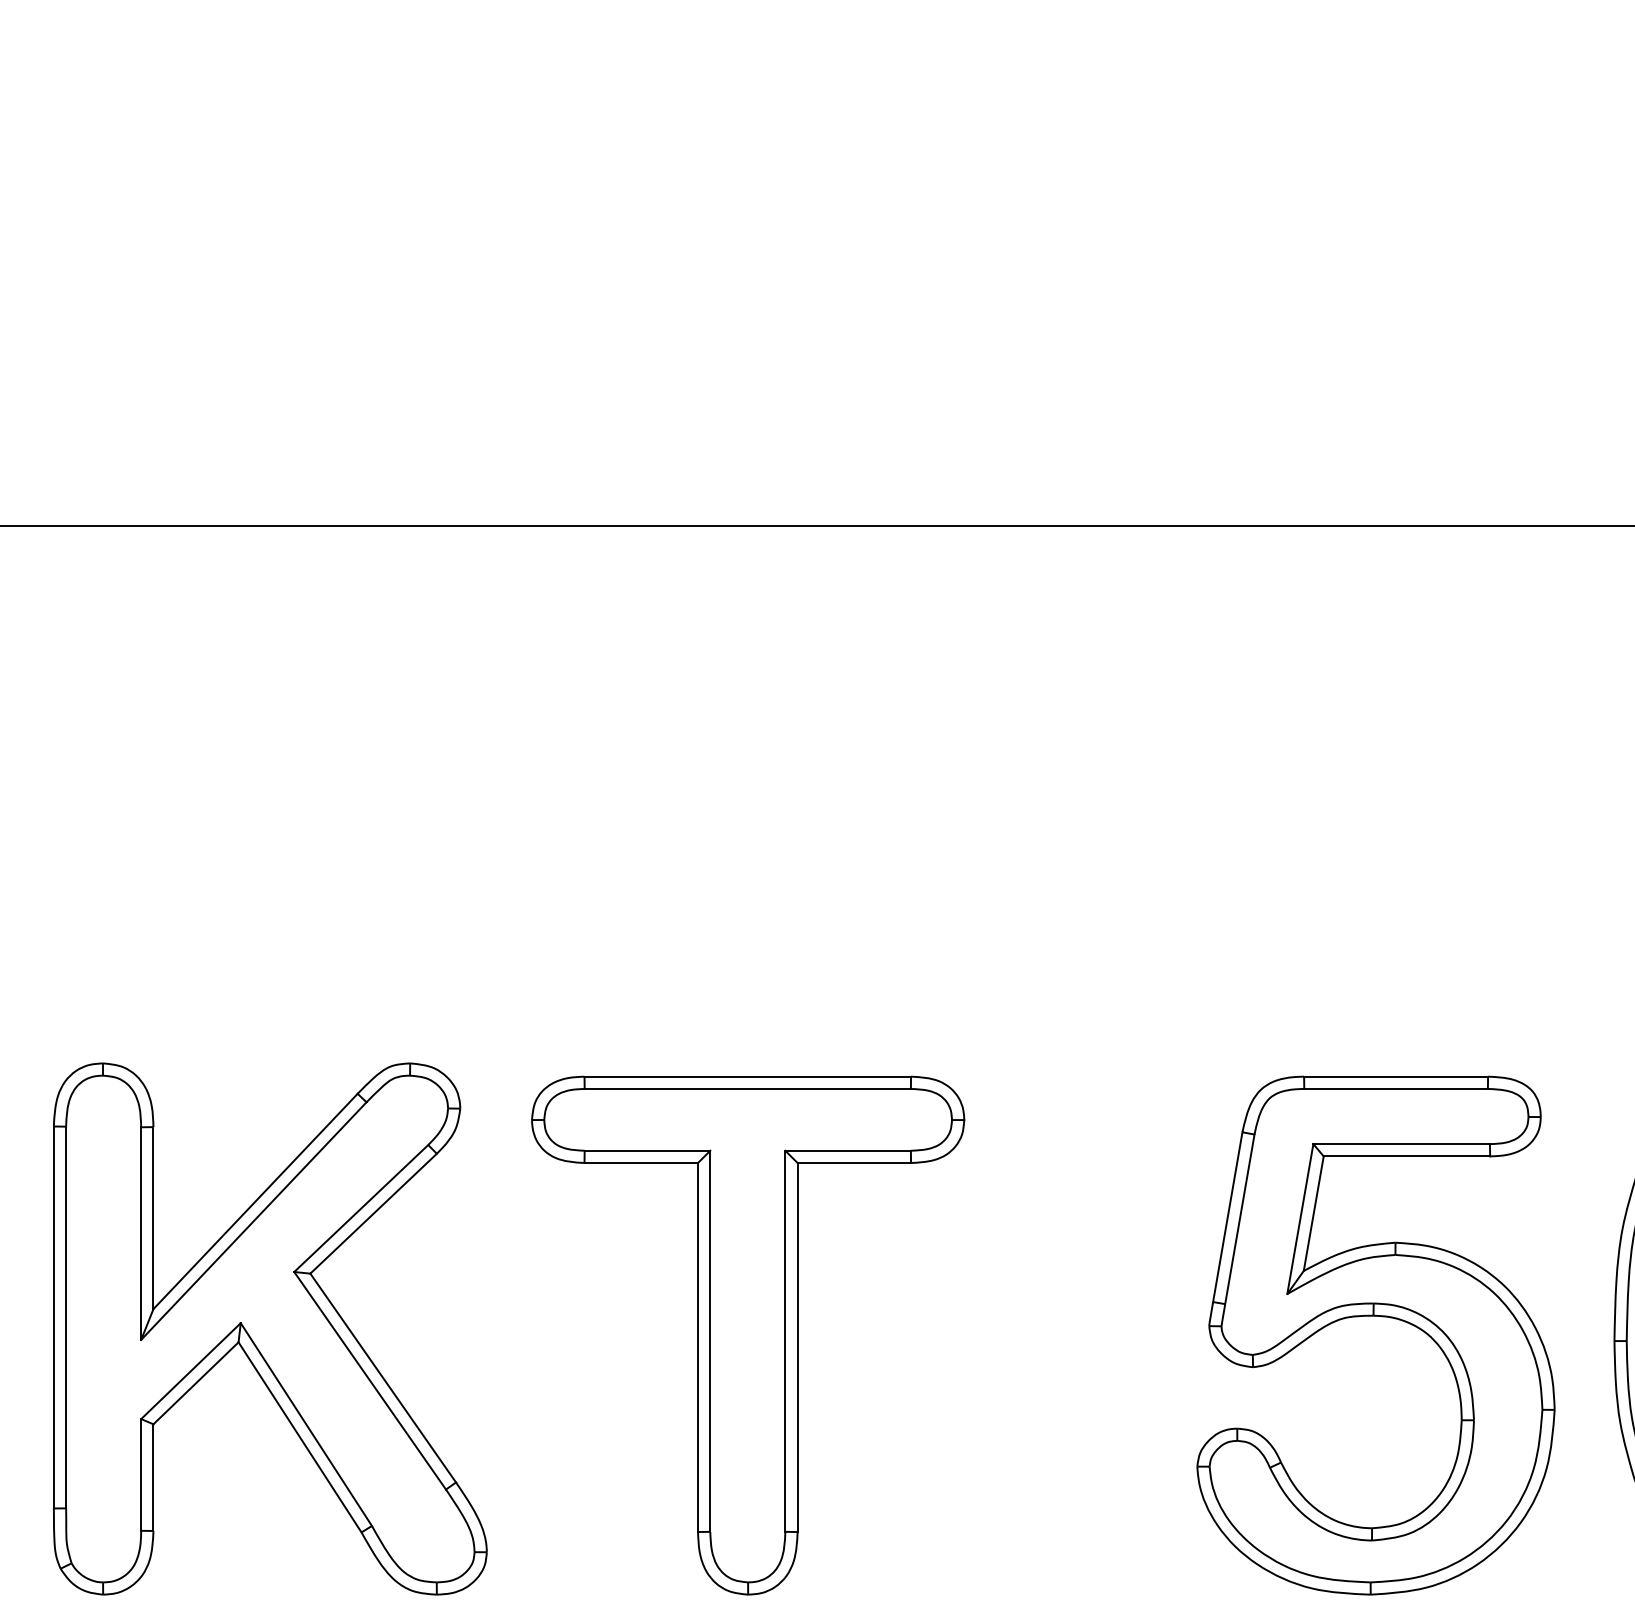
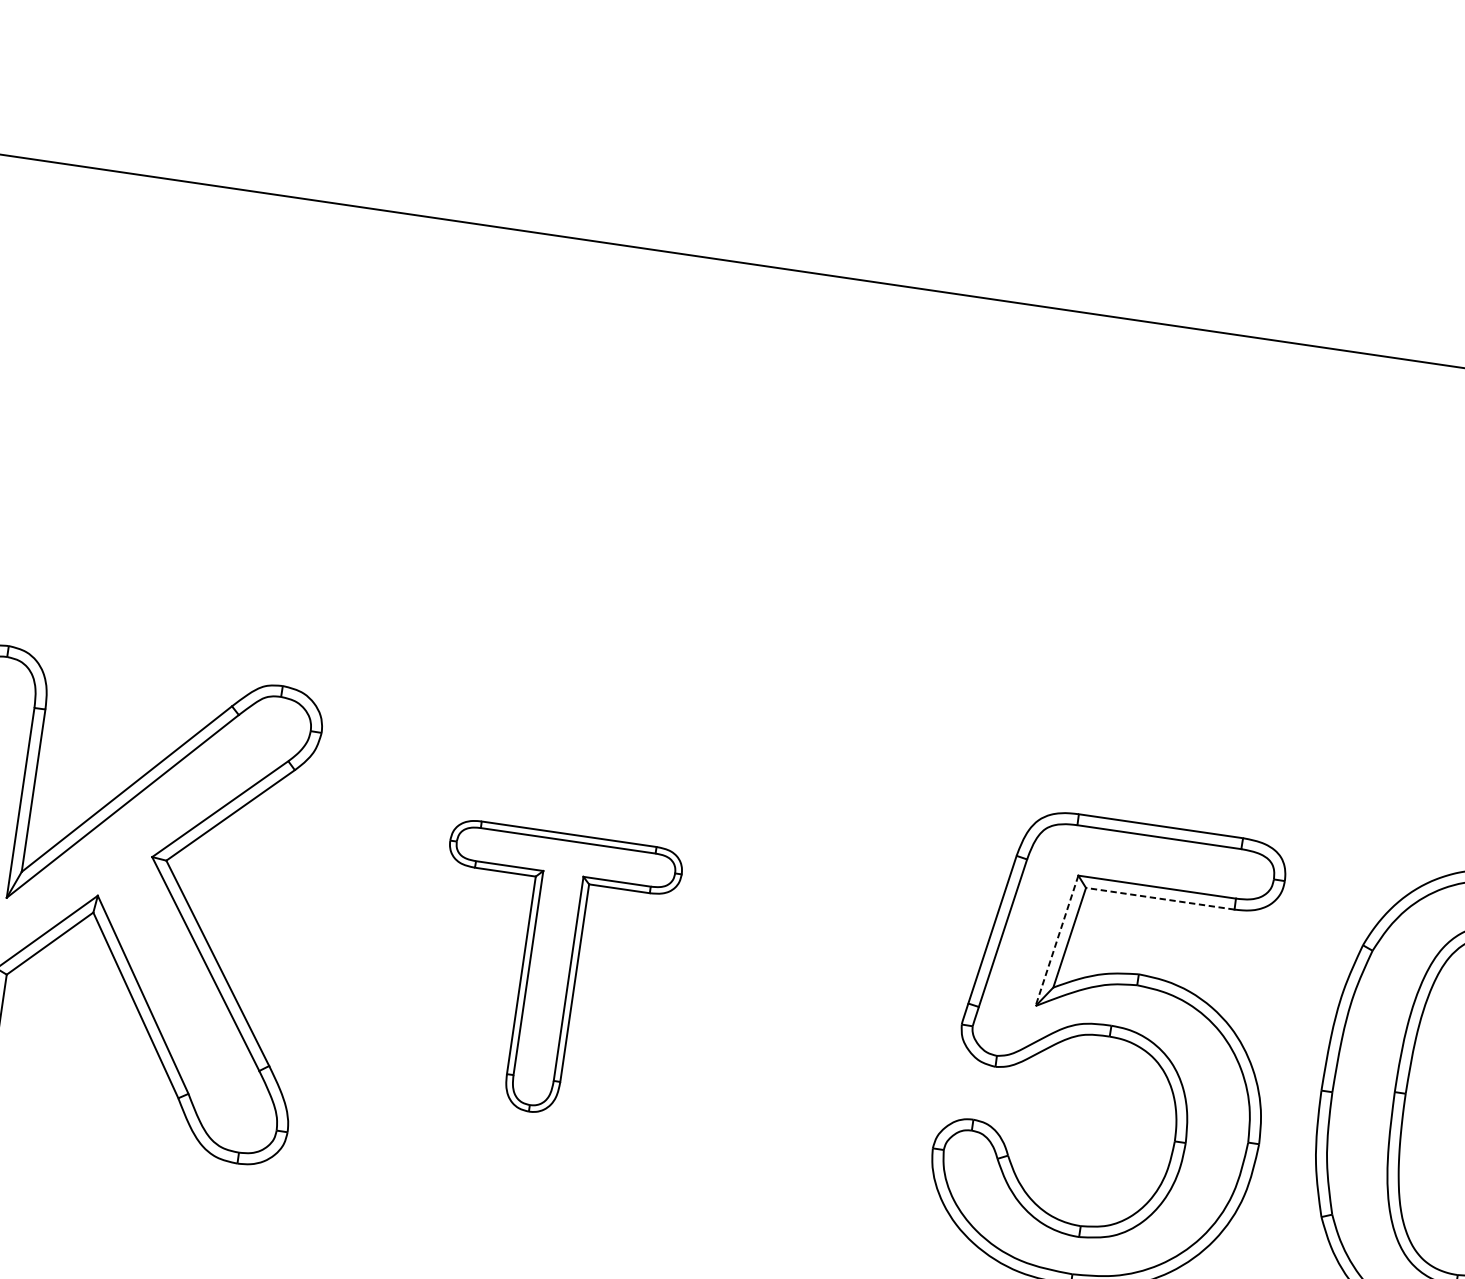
line: (1406, 1156) -> (1159, 898), solid -> dashed
line: (1300, 1219) -> (1057, 941), solid -> dashed
part: (748, 1335) -> (549, 972), size x0.6

